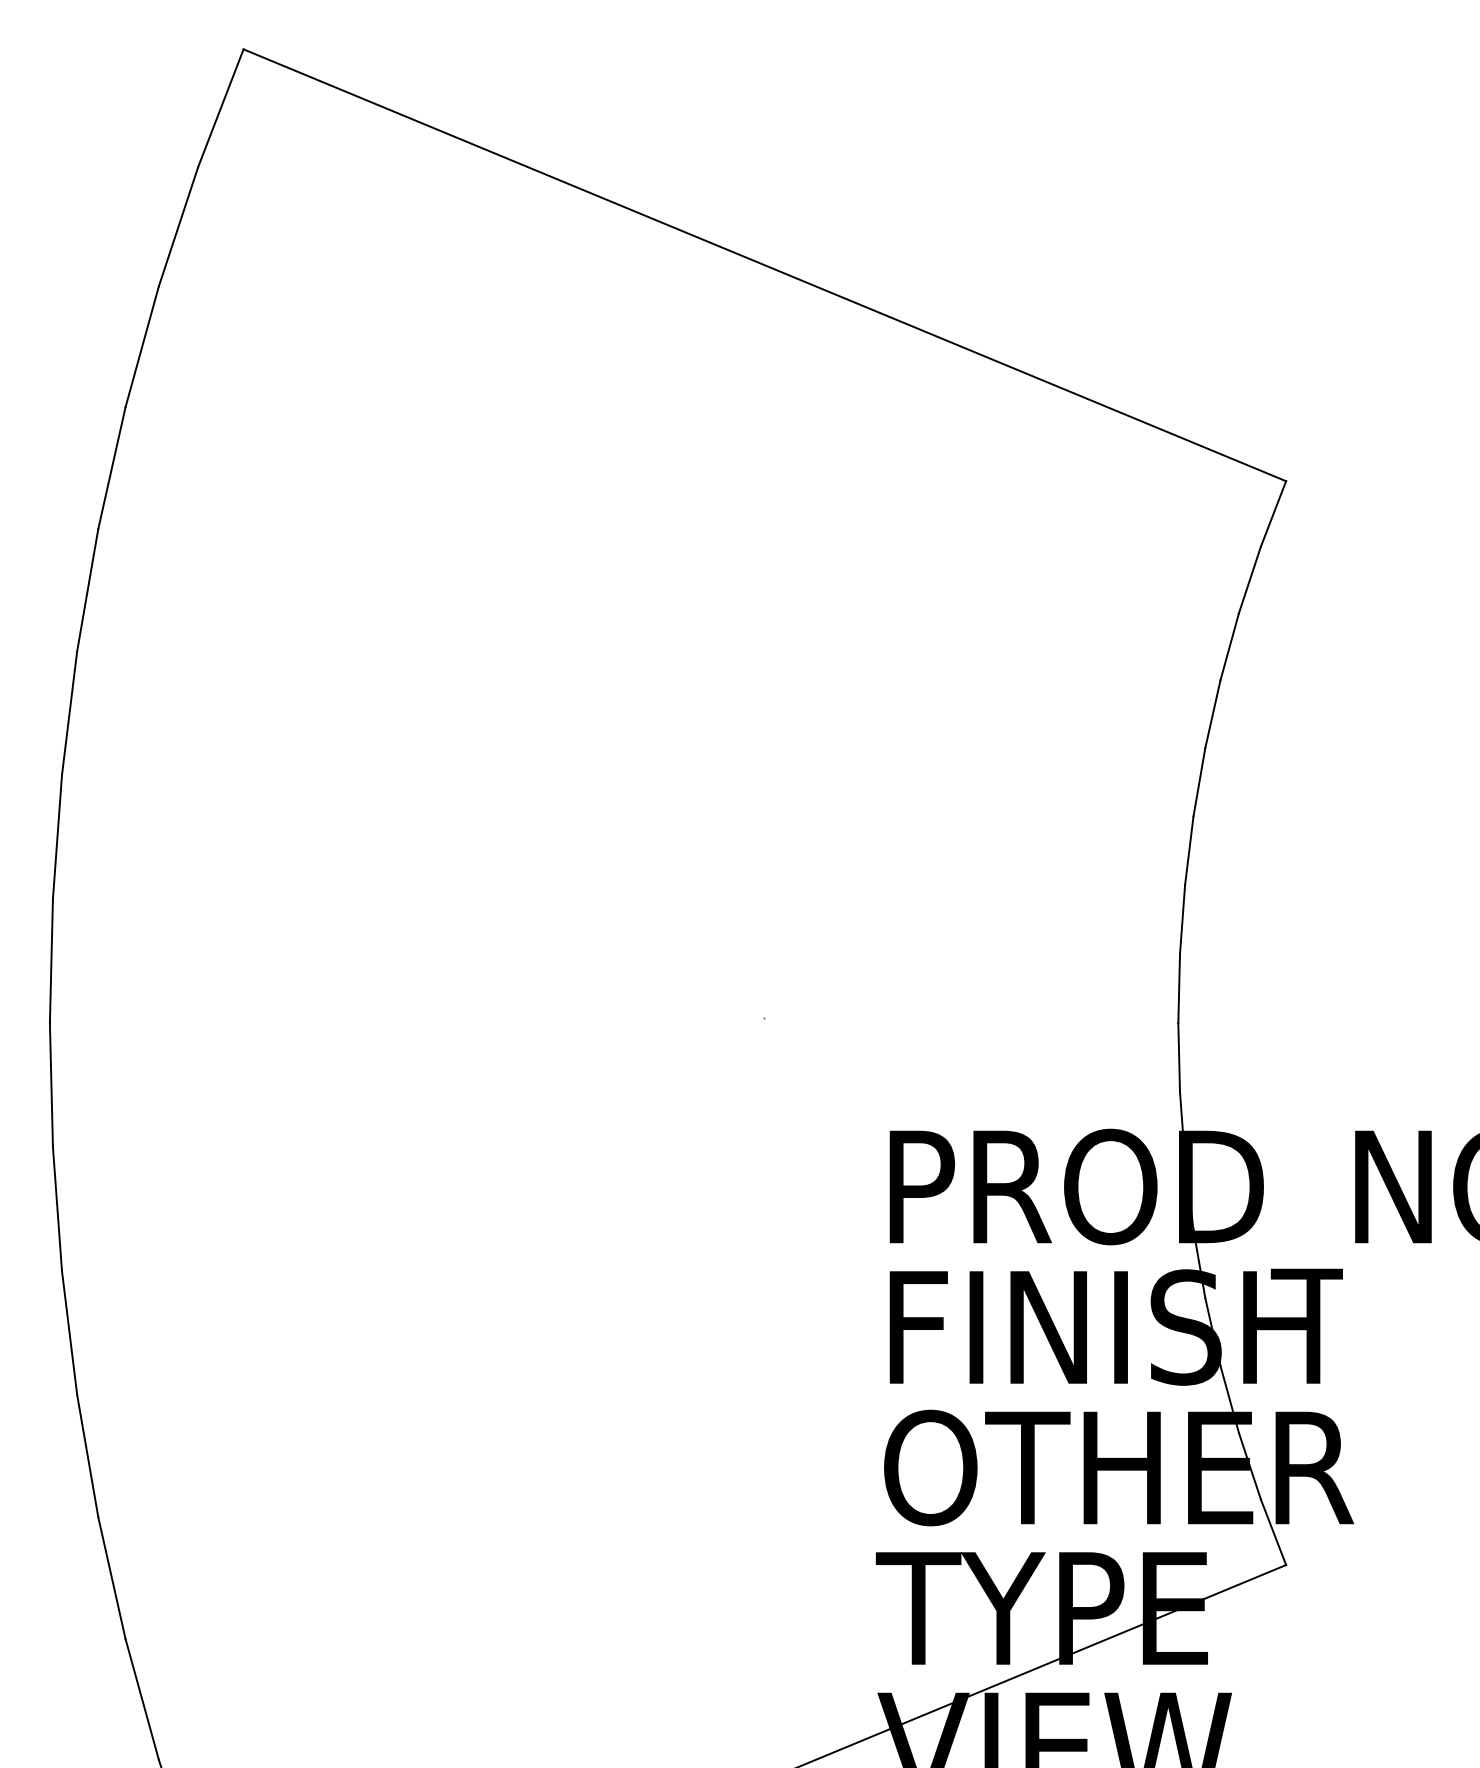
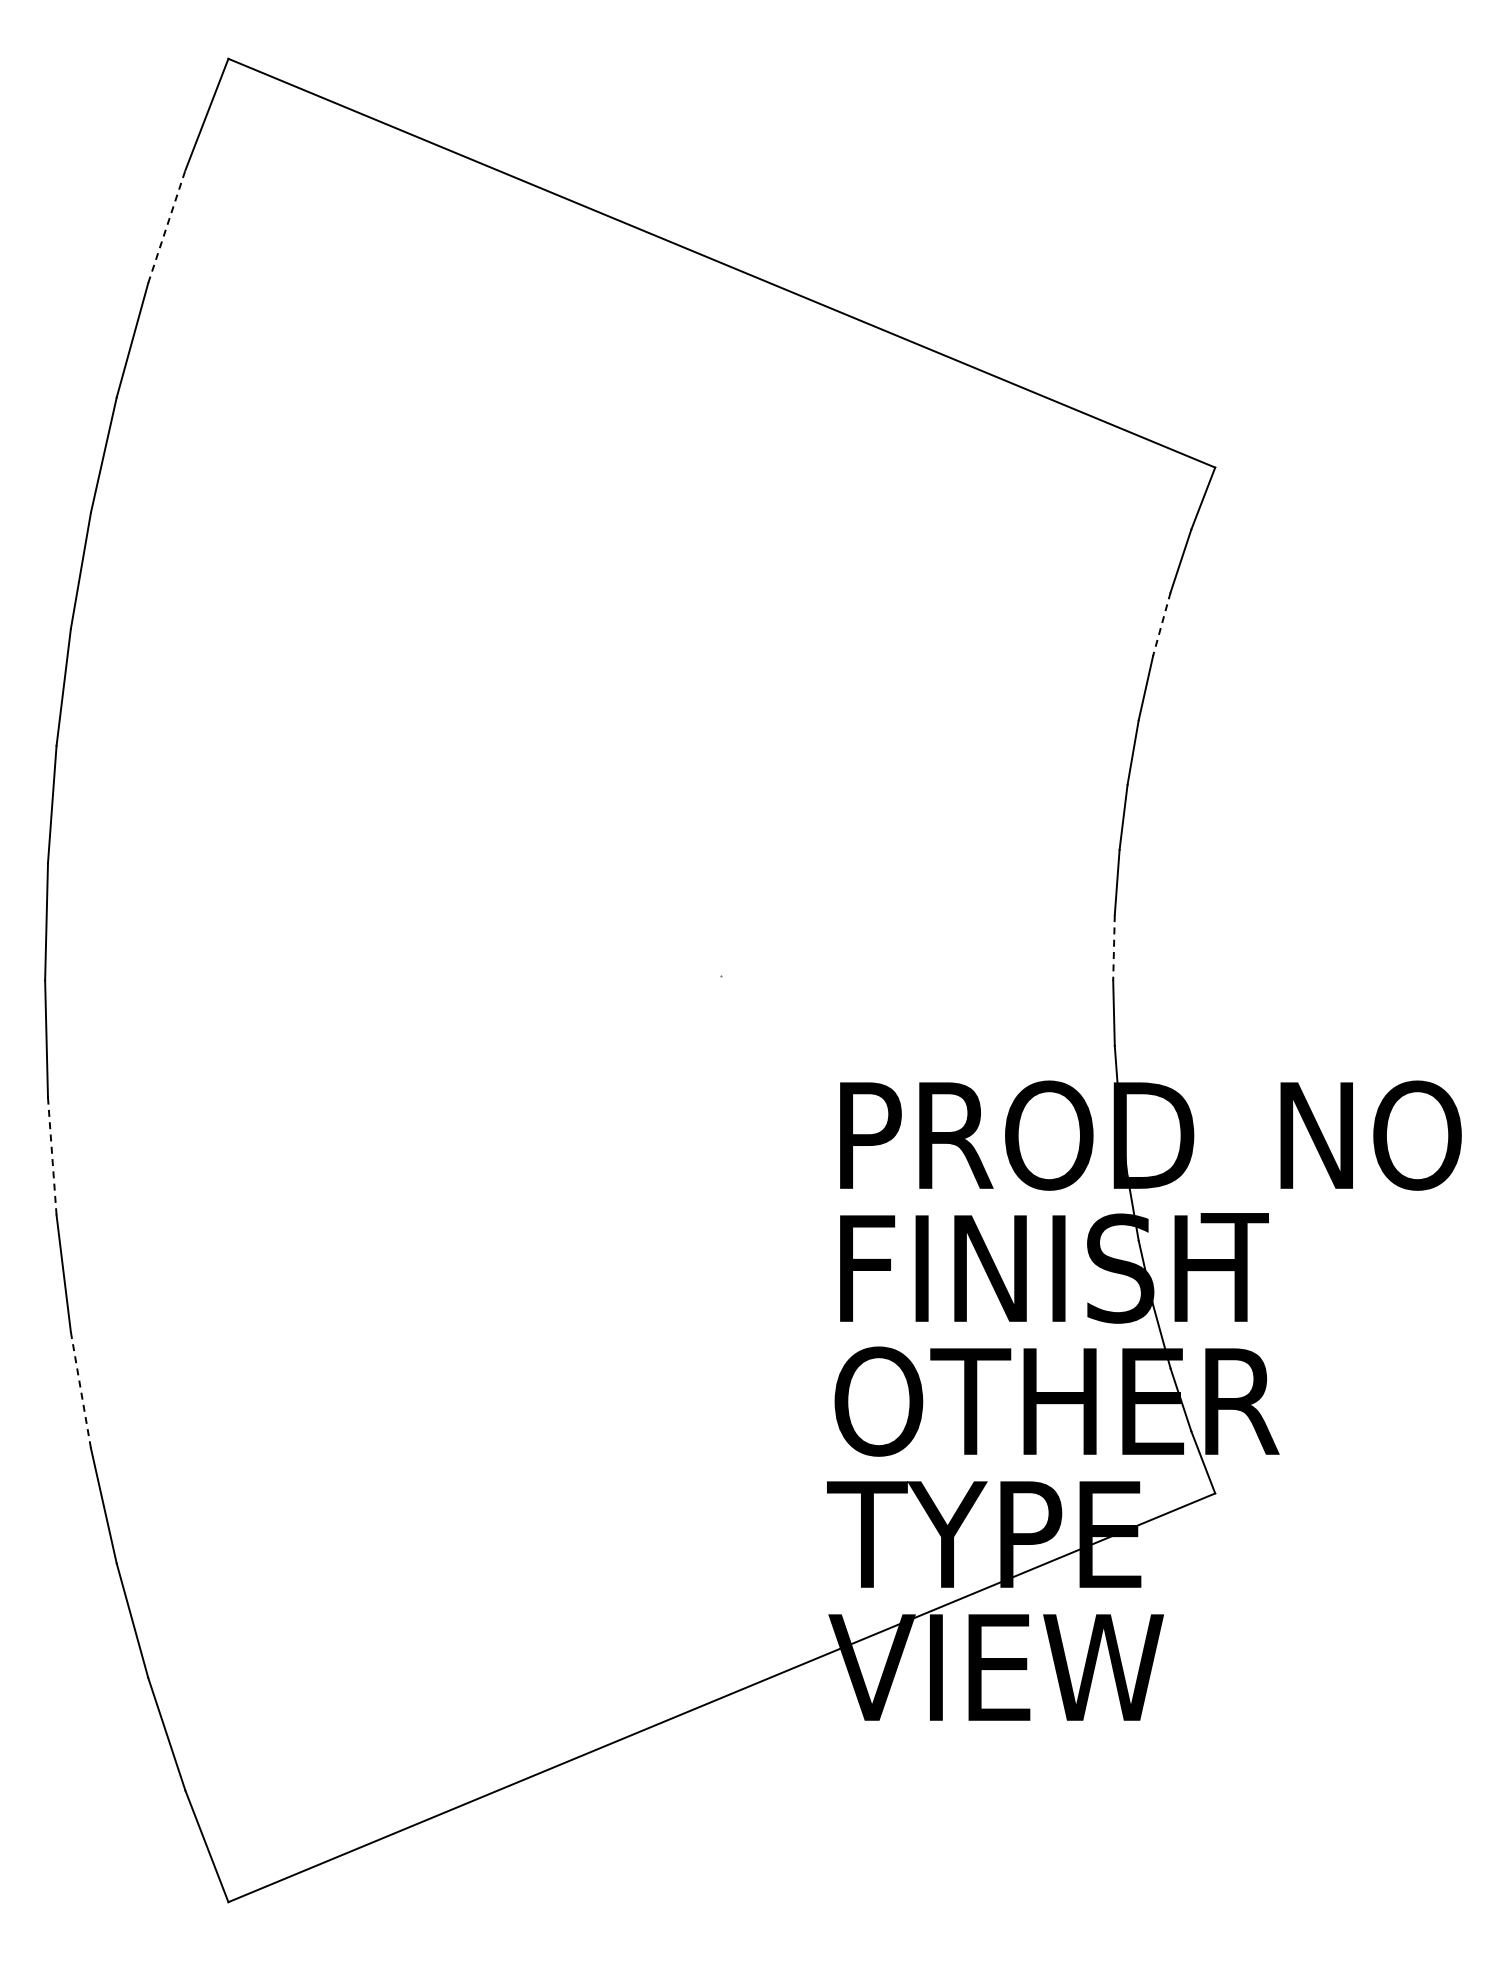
line: (179, 226) -> (167, 226), solid -> dashed
line: (1229, 646) -> (1161, 624), solid -> dashed
line: (1178, 988) -> (1113, 947), solid -> dashed
line: (57, 1209) -> (52, 1156), solid -> dashed
line: (87, 1456) -> (80, 1390), solid -> dashed

